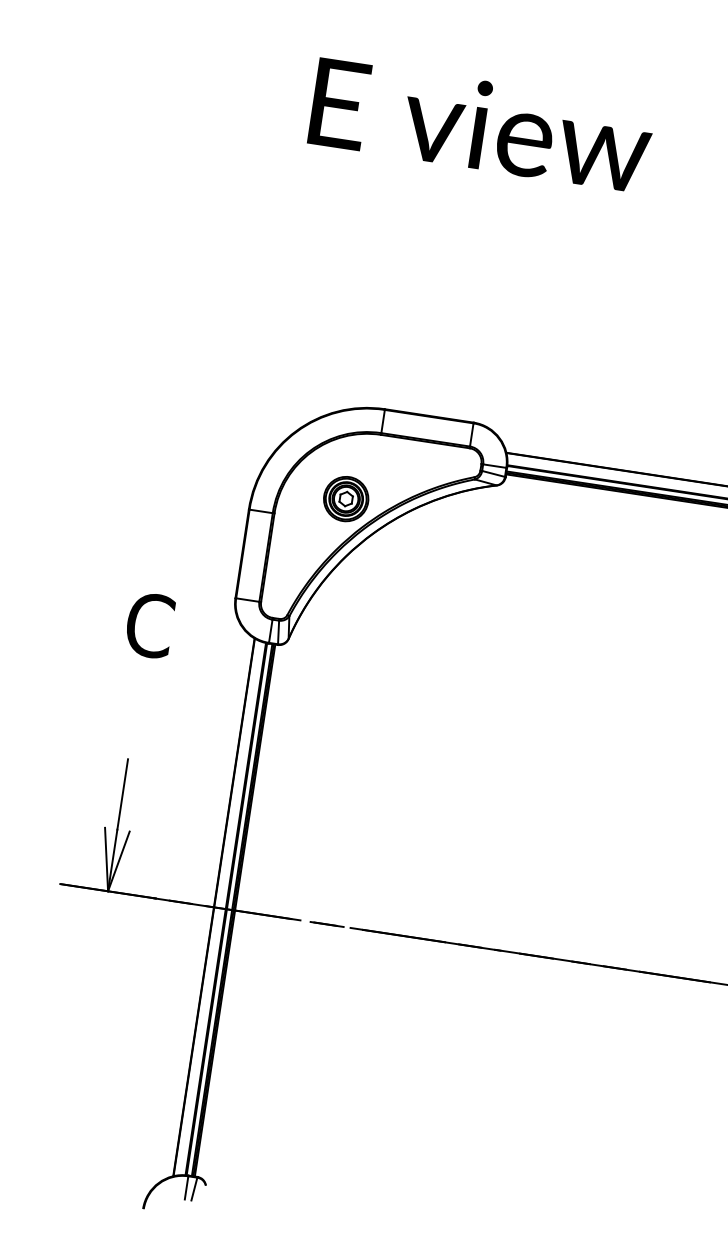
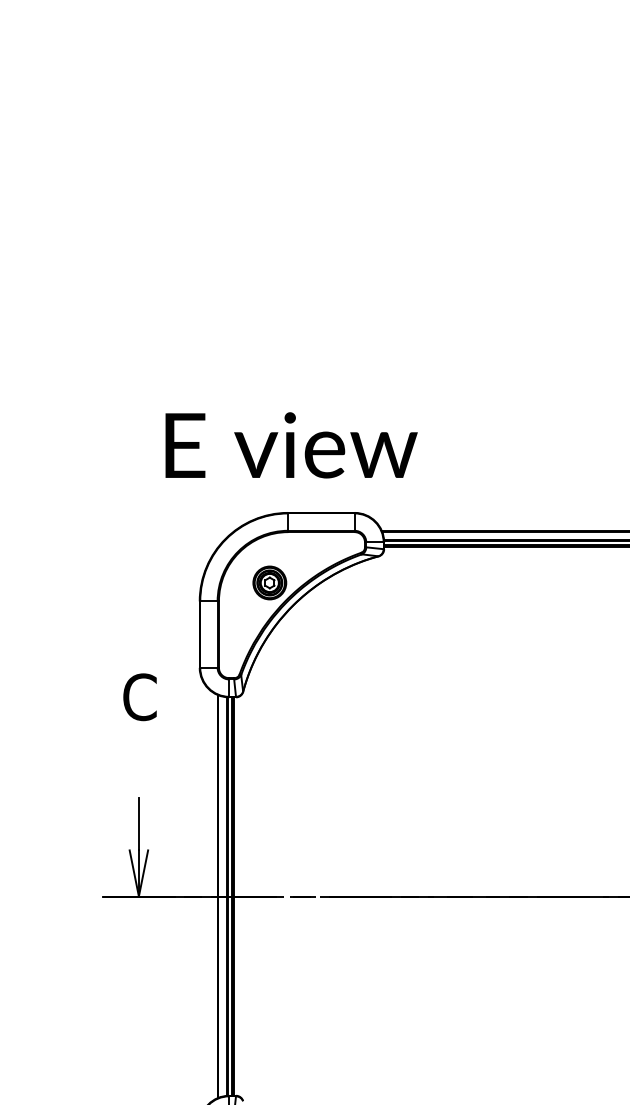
text: (481, 125) -> (291, 445), moved

